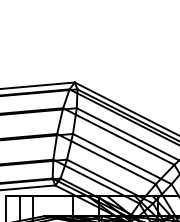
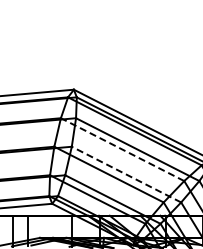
line: (118, 136) -> (122, 149), solid -> dashed
line: (122, 158) -> (126, 174), solid -> dashed

